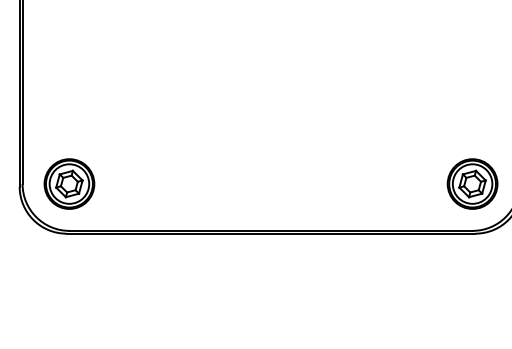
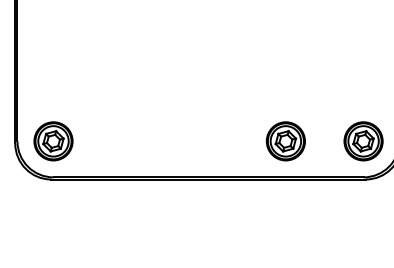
part: (371, 183) -> (285, 140), added

